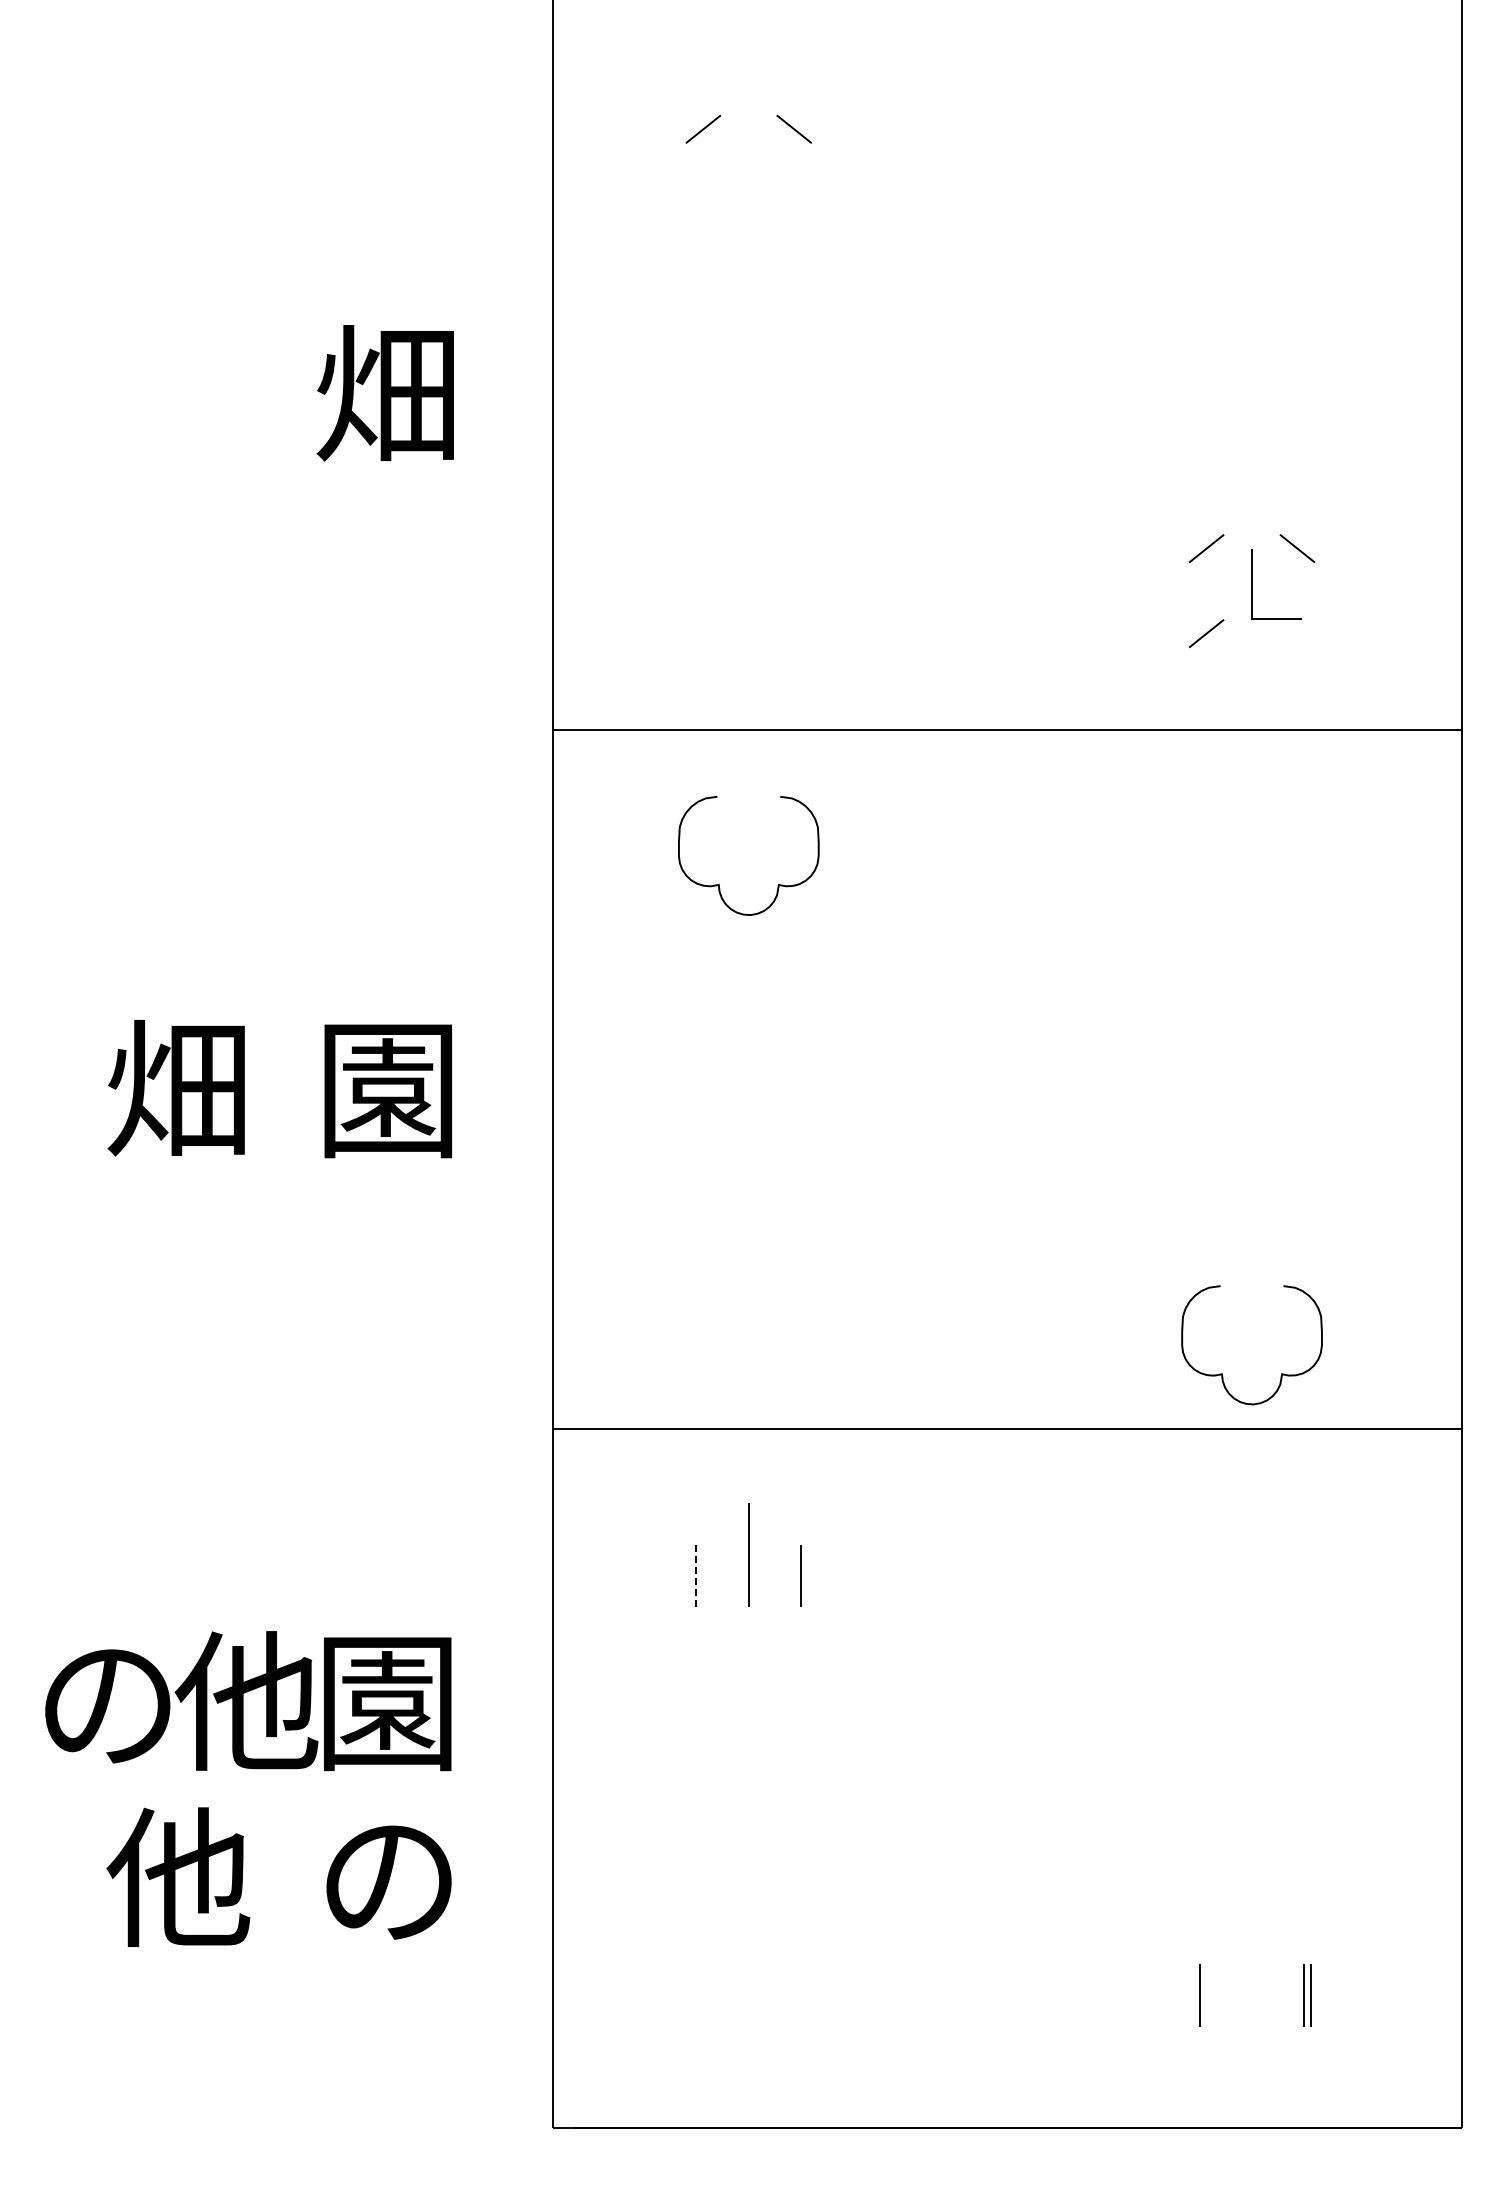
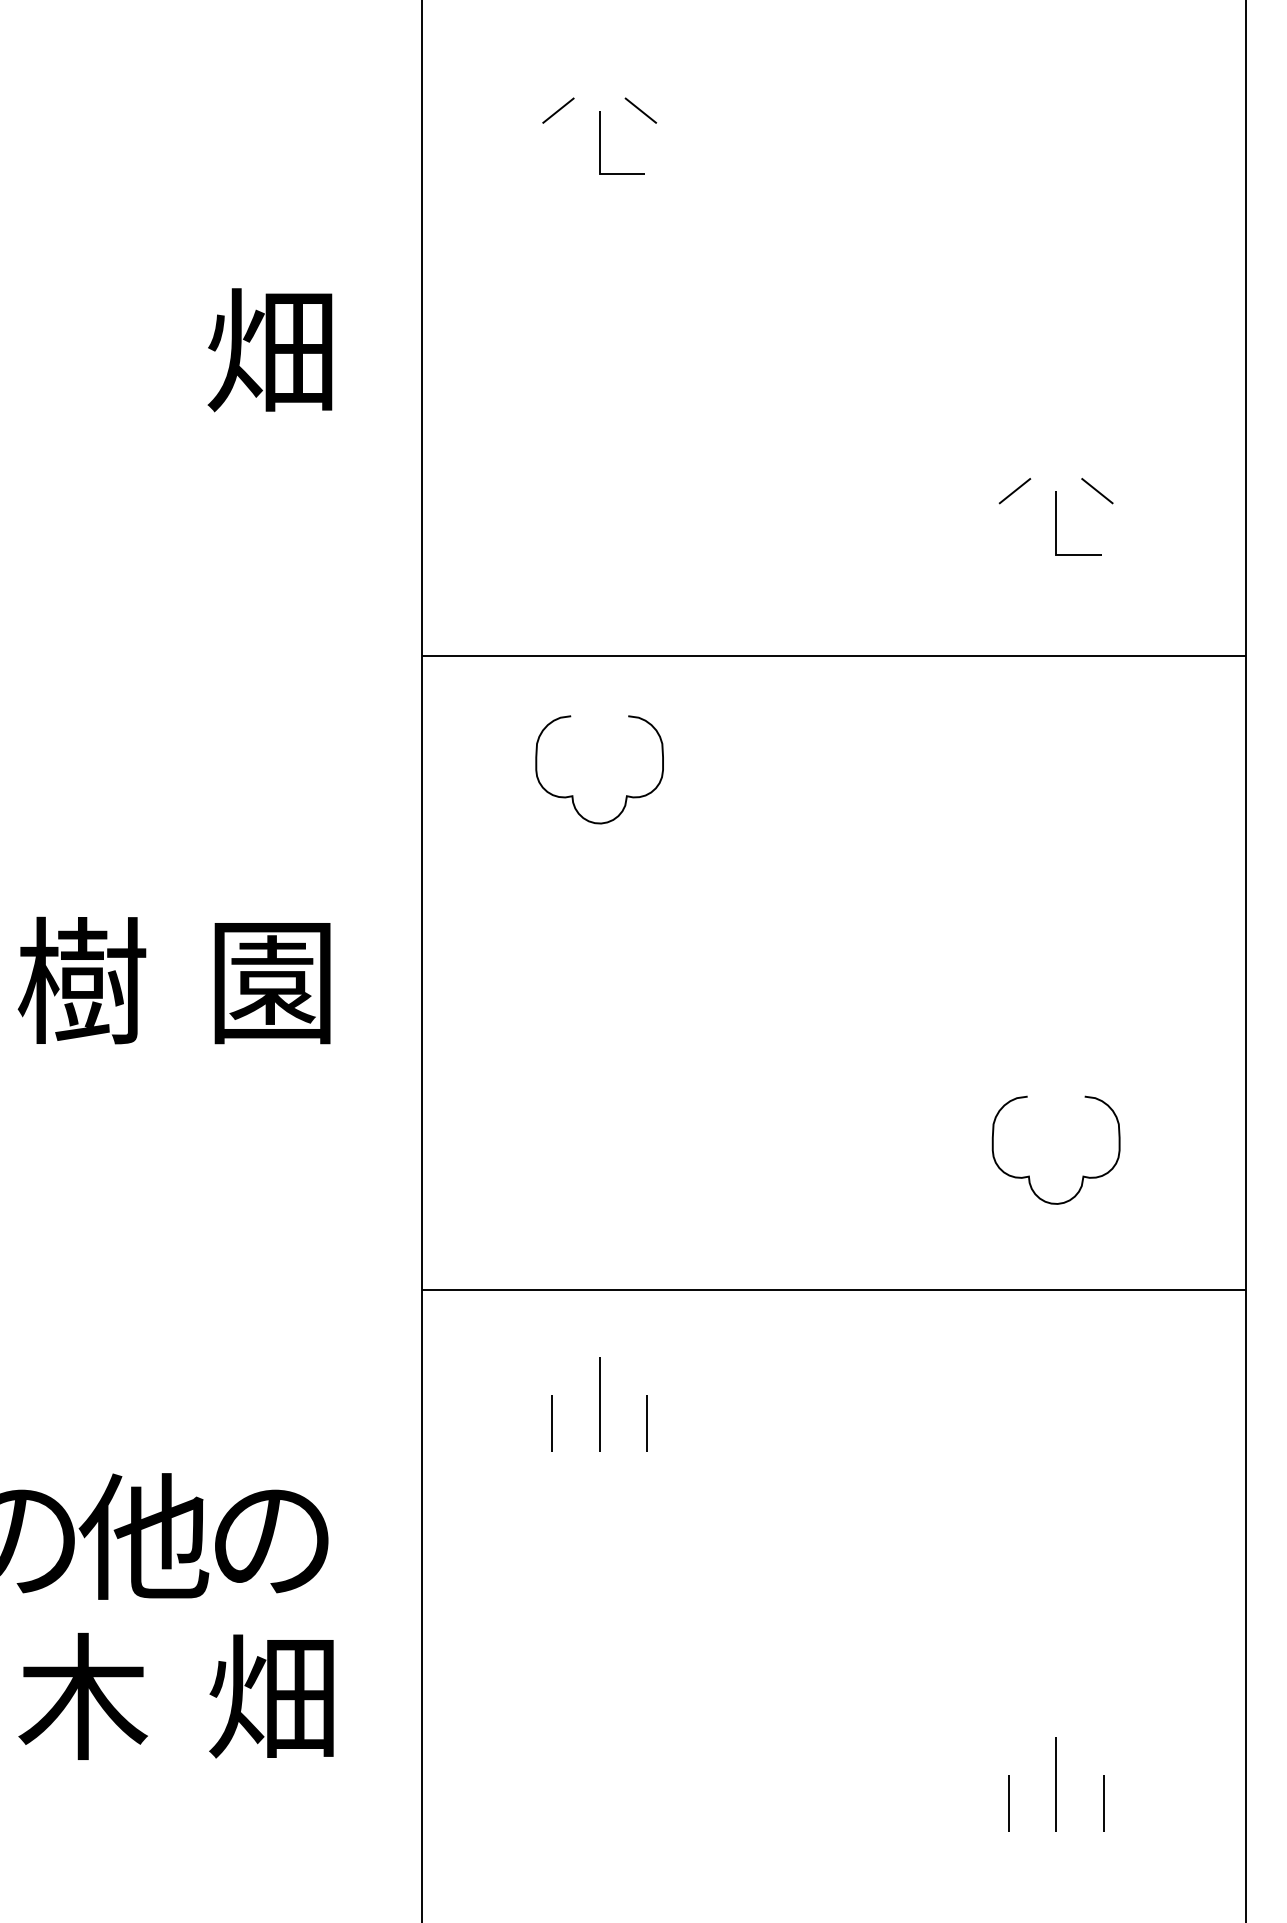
line: (749, 164) -> (600, 142), added
line: (1206, 633) -> (1014, 568), removed
text: (177, 1088) -> (81, 980), 畑 -> 樹
curve: (1222, 1373) -> (1029, 1175), moved
line: (696, 1575) -> (552, 1422), dashed -> solid
text: (387, 1704) -> (271, 1539), 園 -> の
text: (178, 1877) -> (82, 1696), 他 -> 木
text: (386, 1877) -> (270, 1696), の -> 畑
line: (1251, 1974) -> (1055, 1784), added
line: (1310, 1995) -> (1109, 1803), removed

